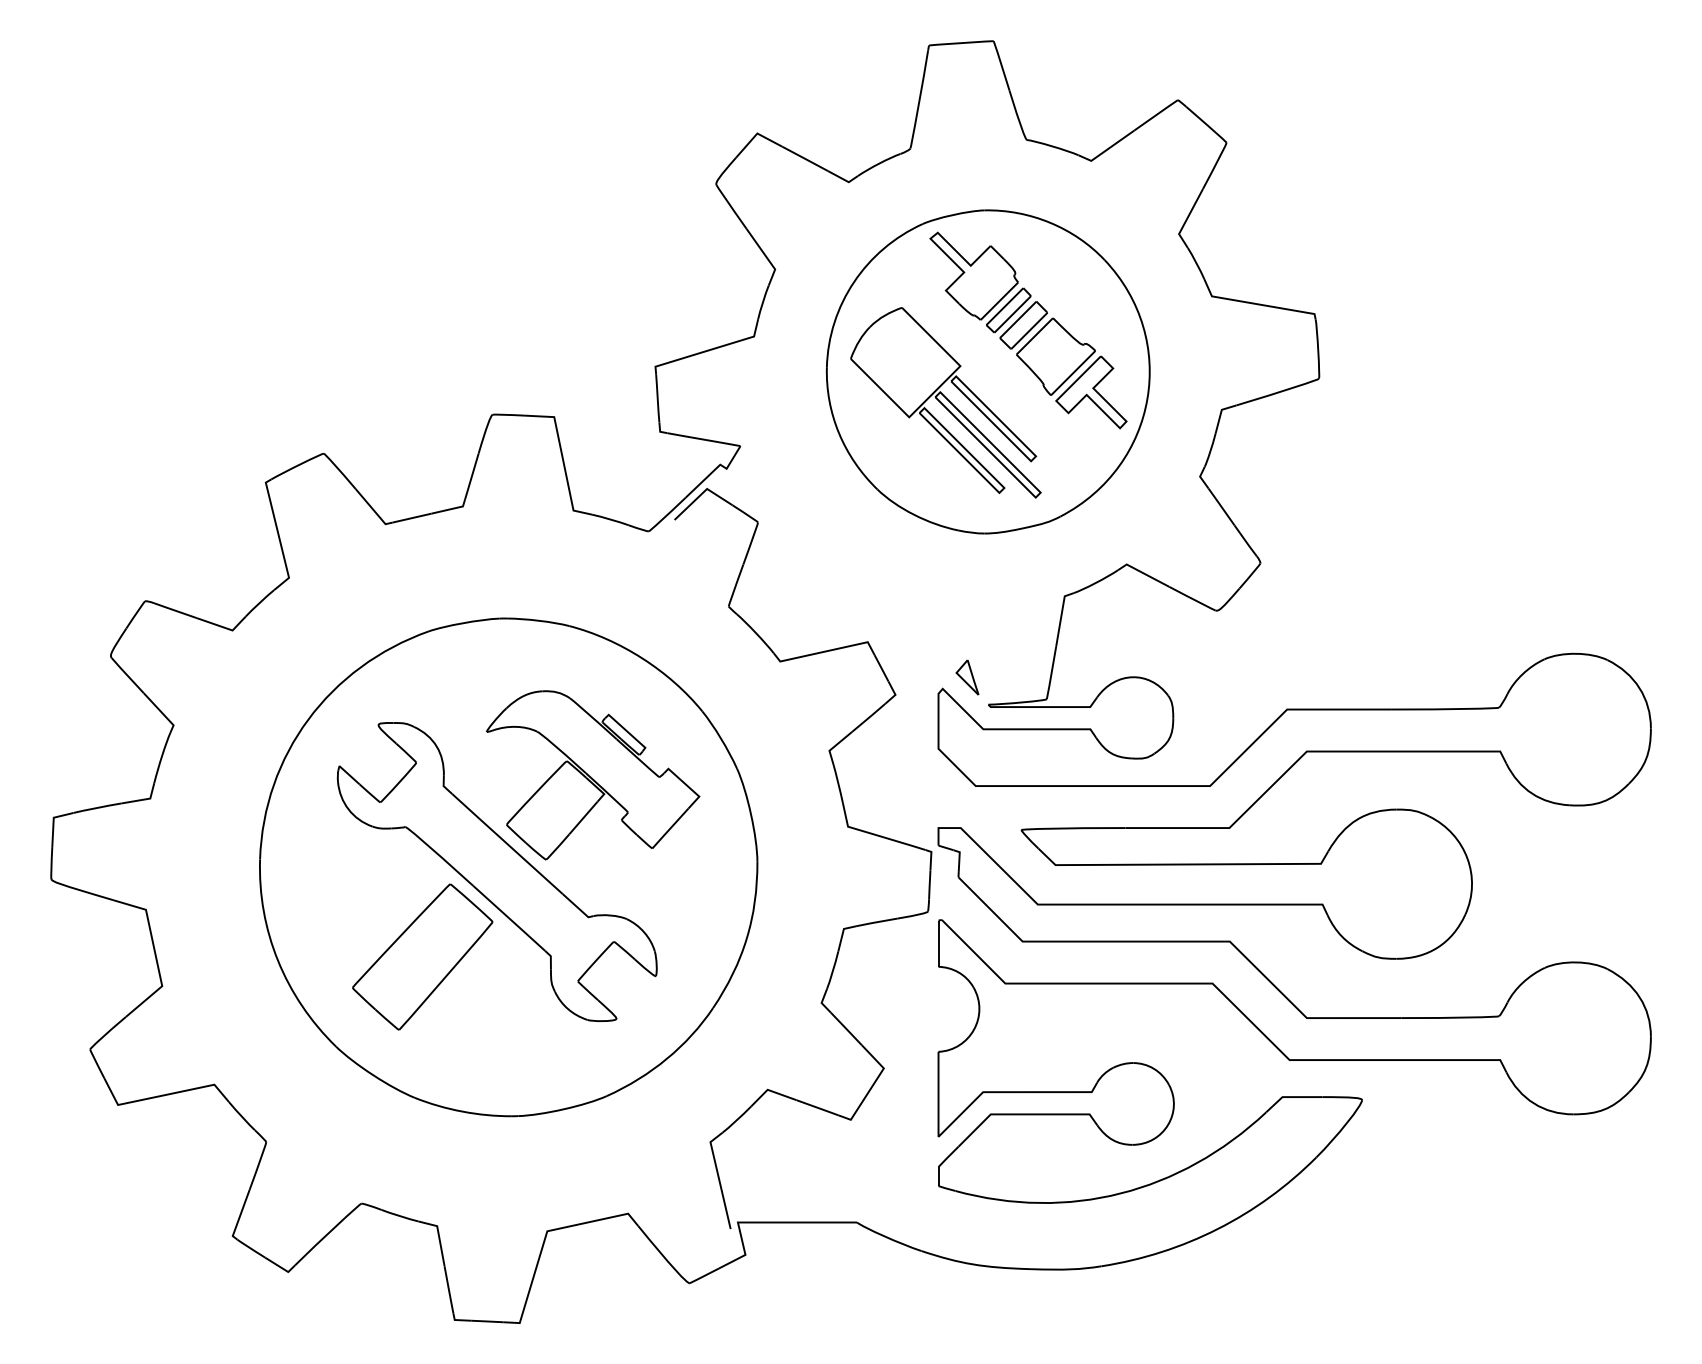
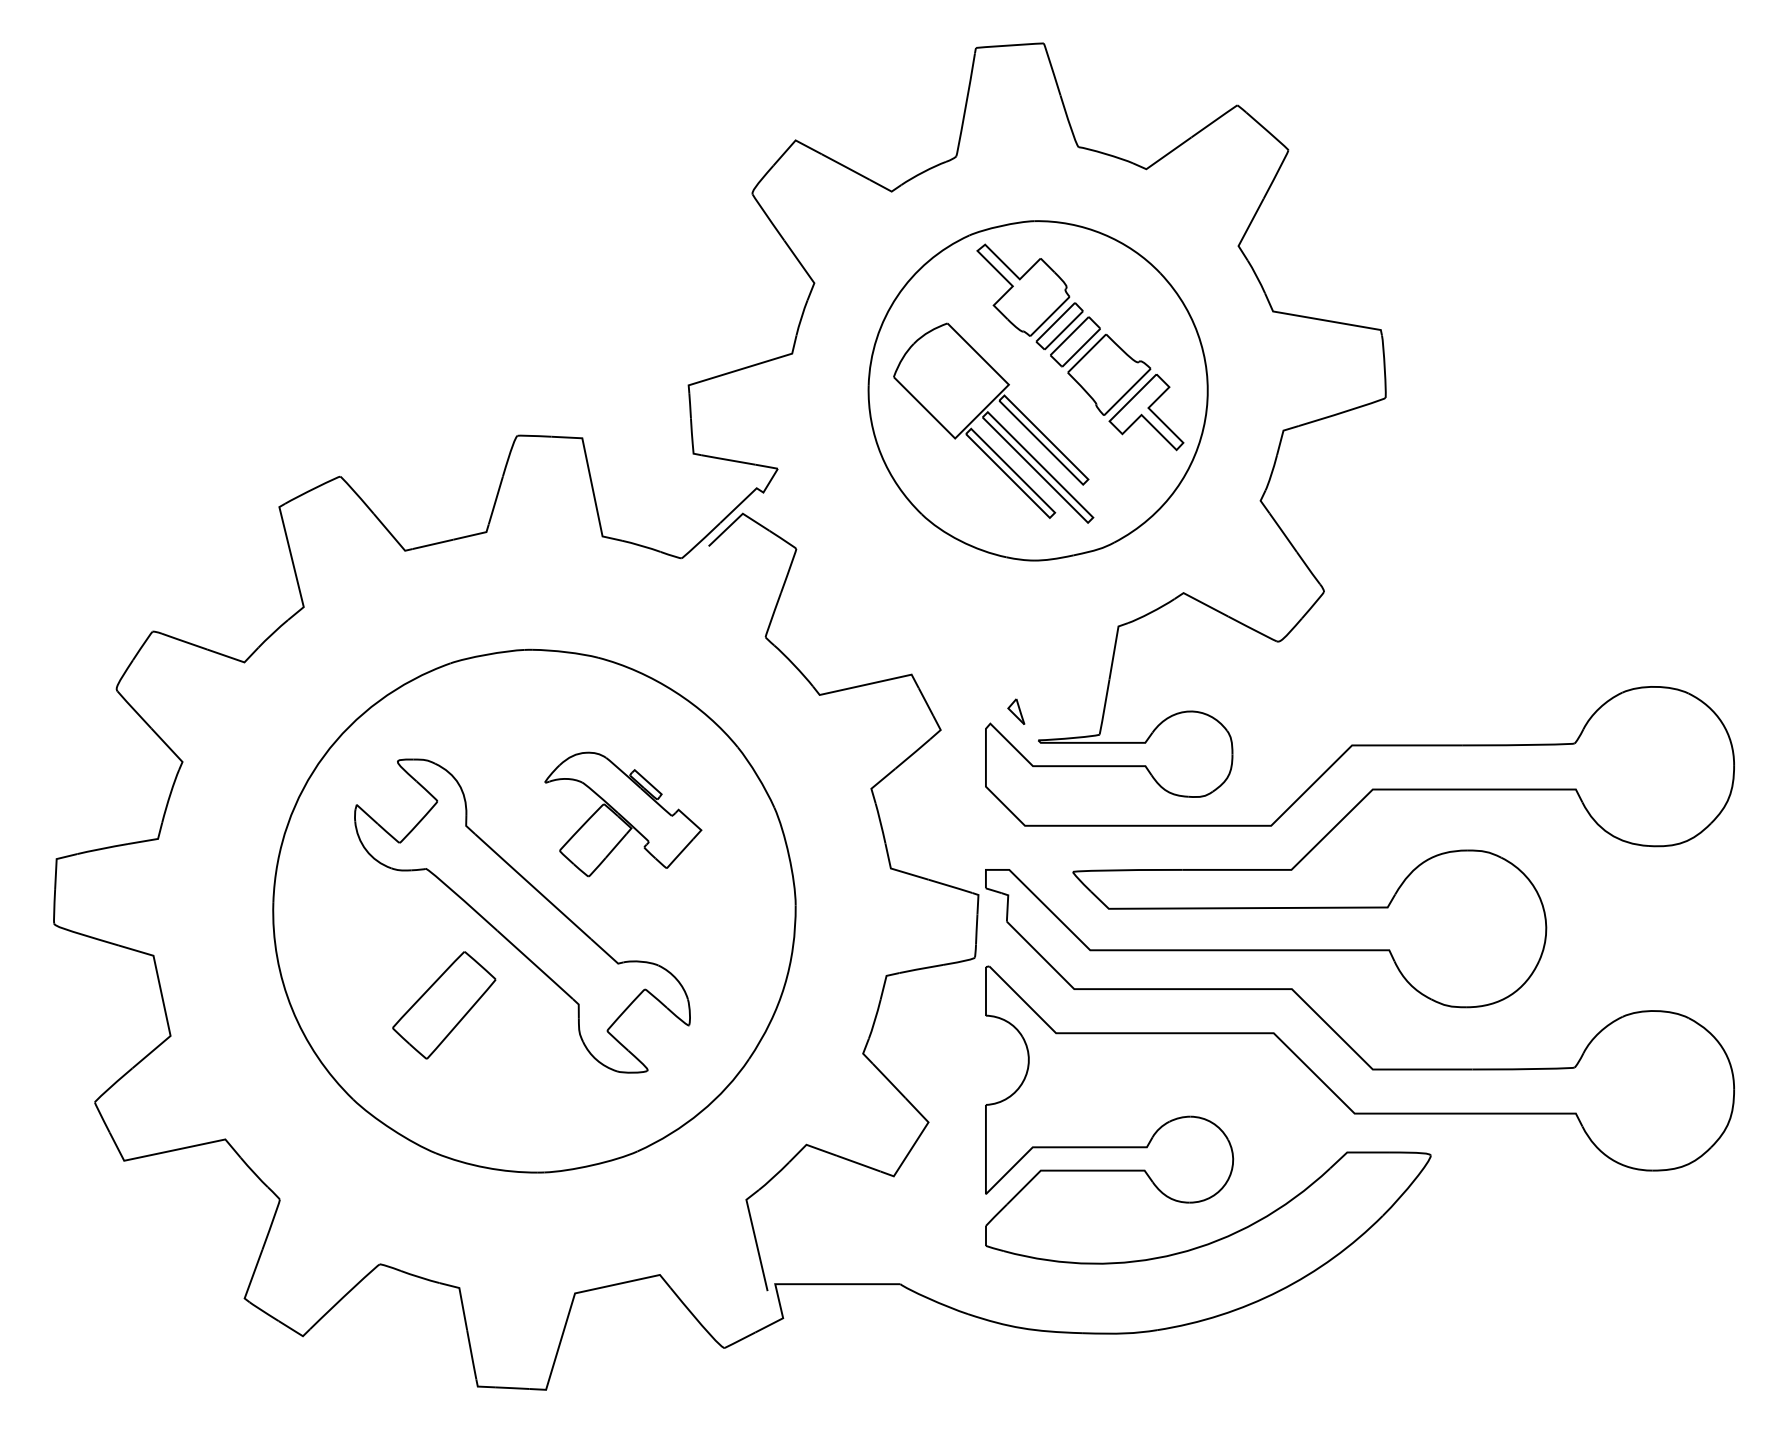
part: (967, 677) -> (1016, 711), size x0.7
part: (593, 775) -> (623, 814), size x0.7
part: (422, 956) -> (443, 1004), size x0.7

